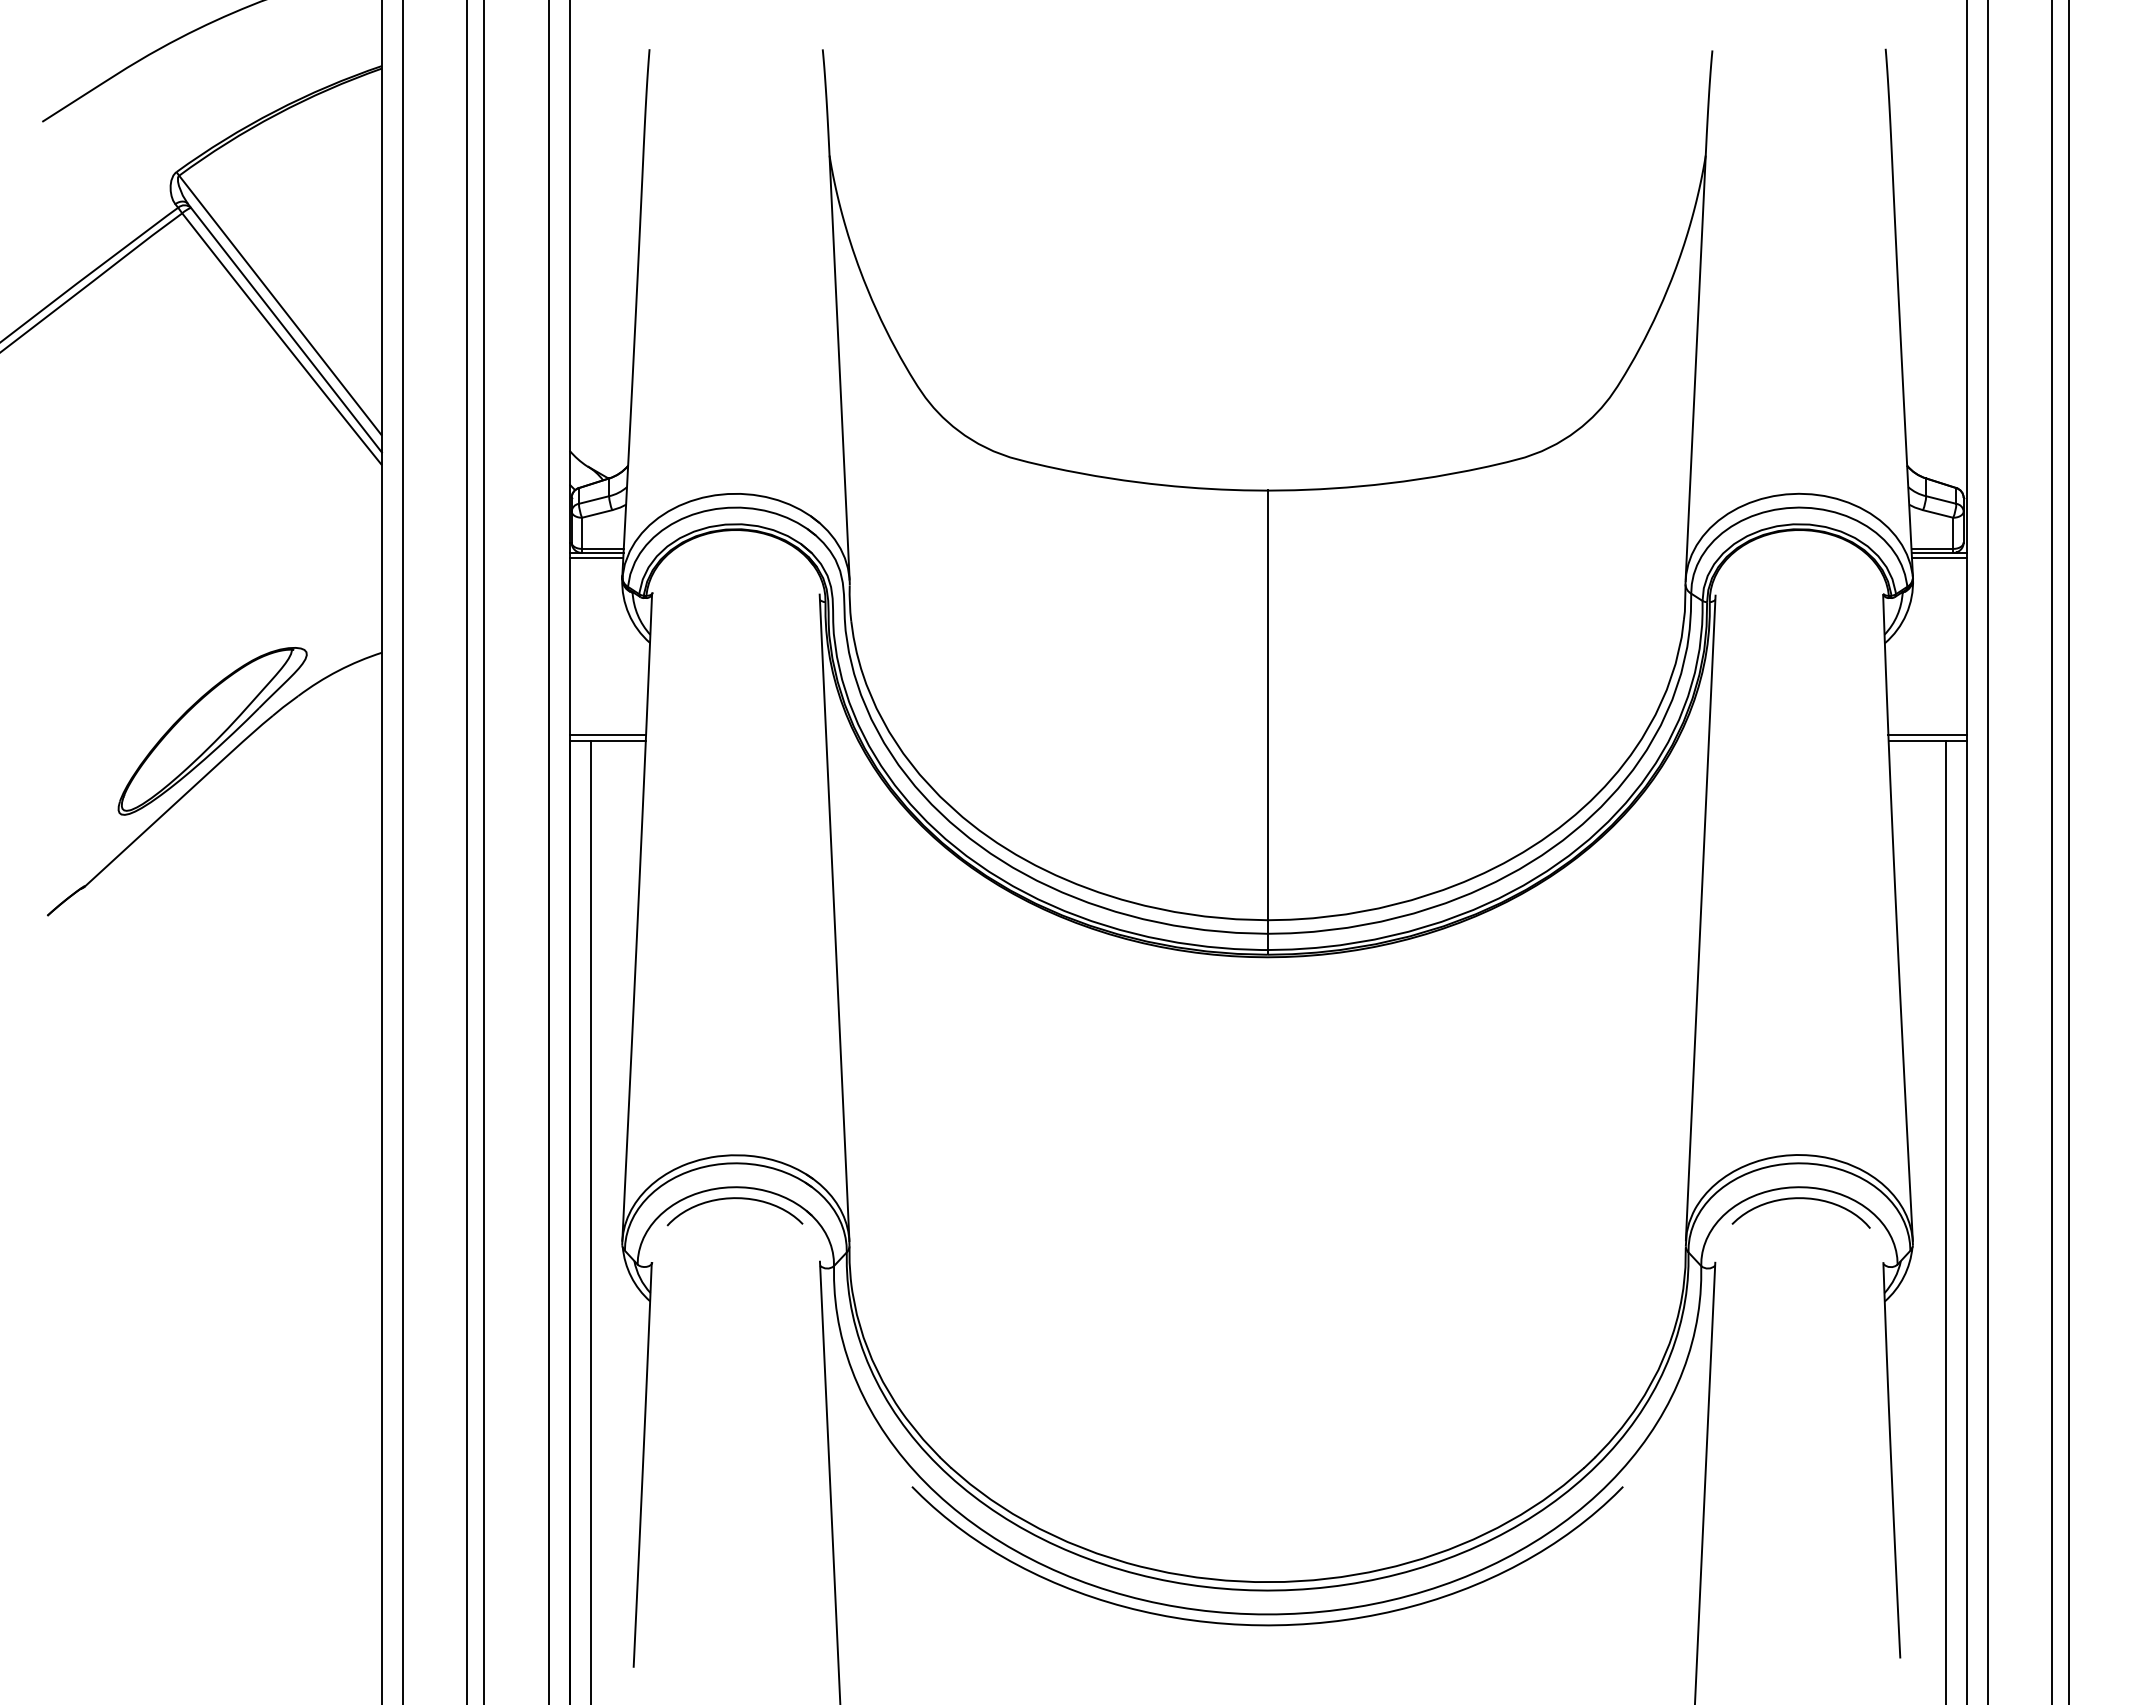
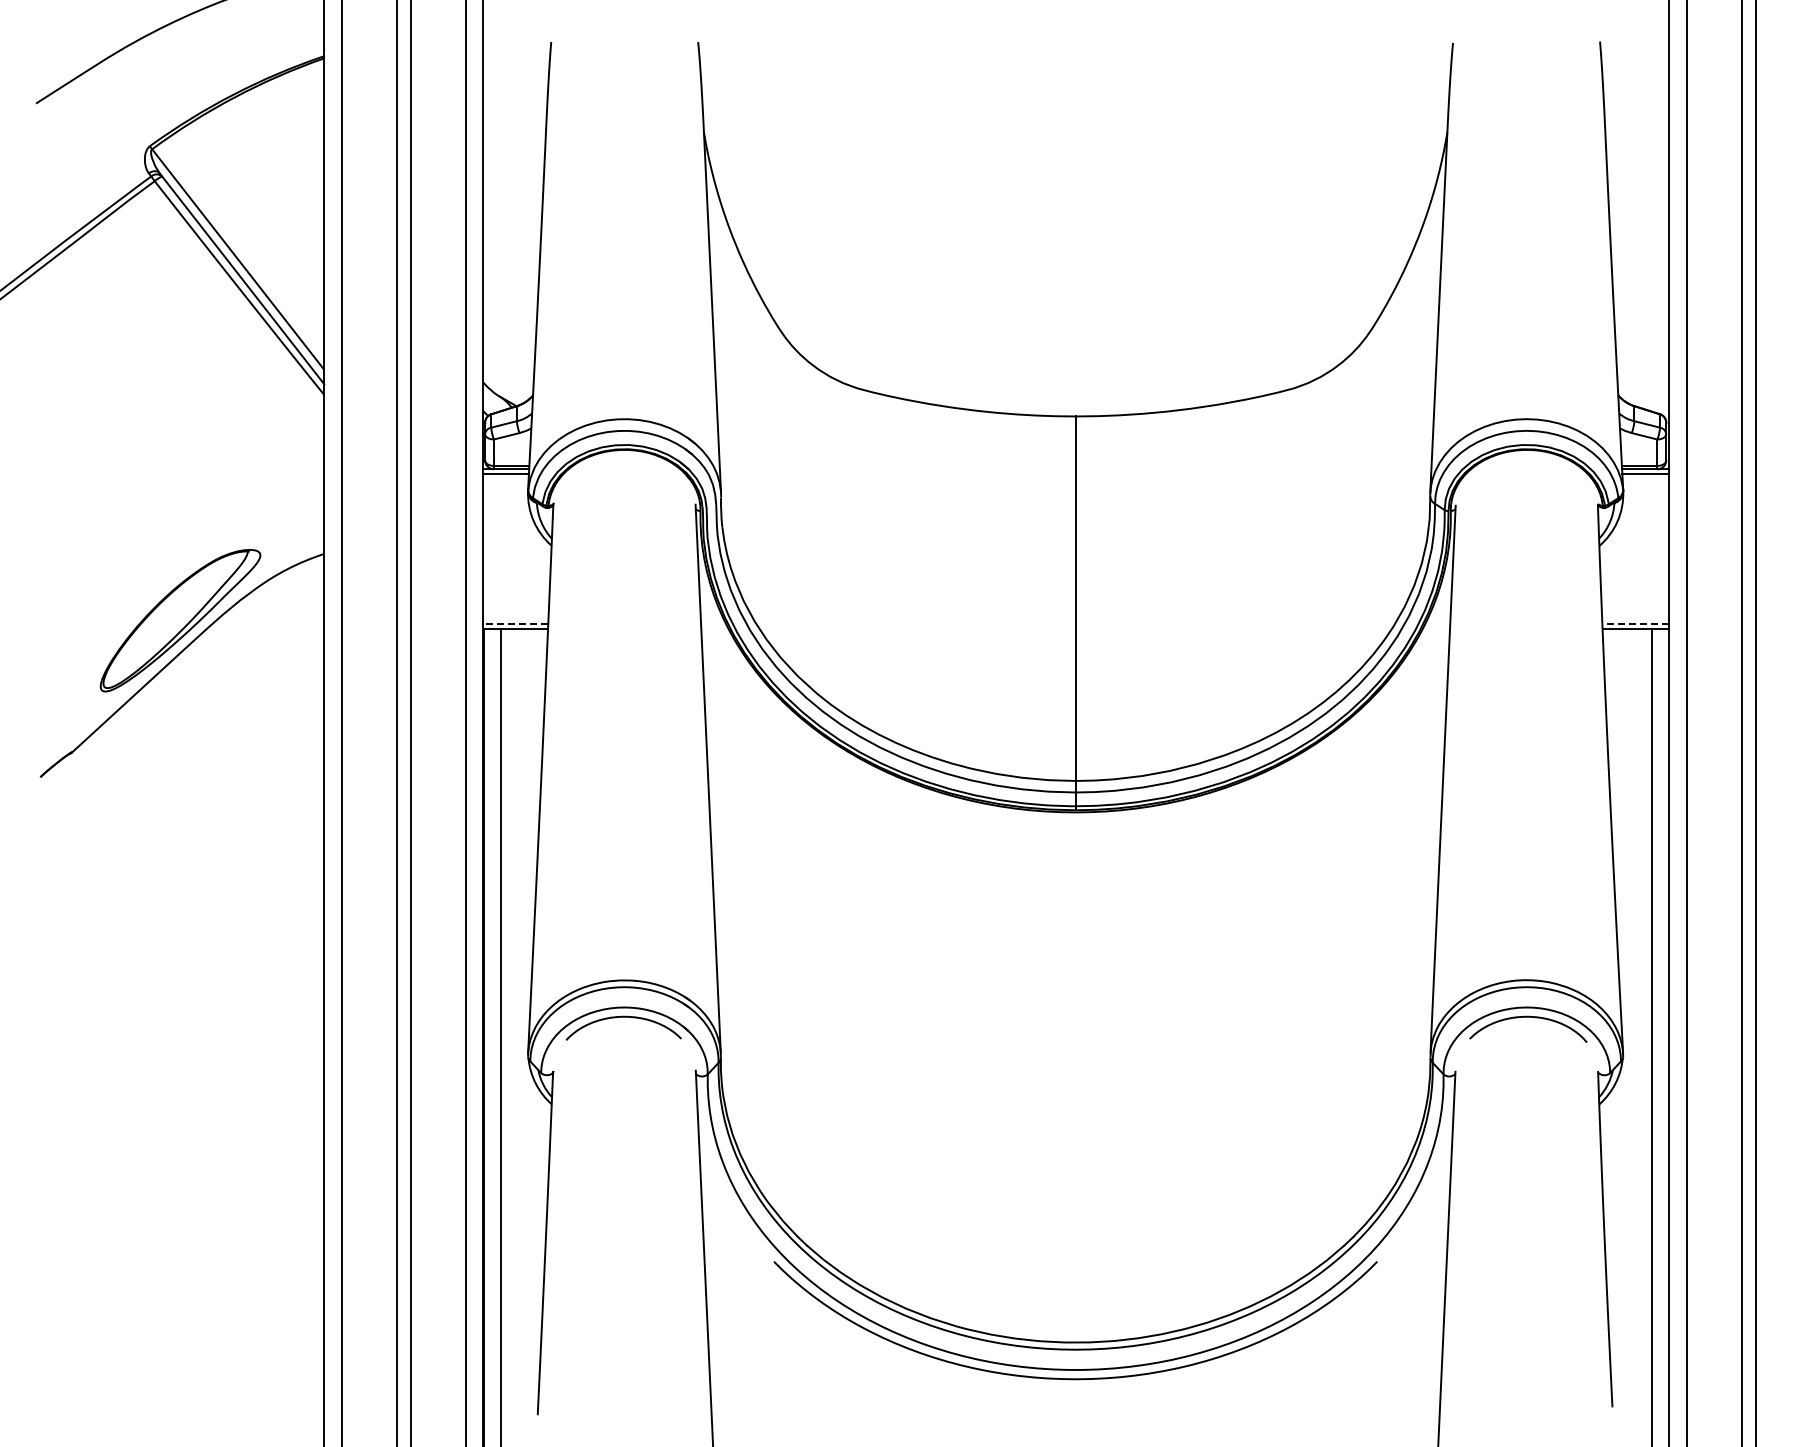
line: (607, 735) -> (515, 624), solid -> dashed
line: (1927, 735) -> (1635, 624), solid -> dashed

